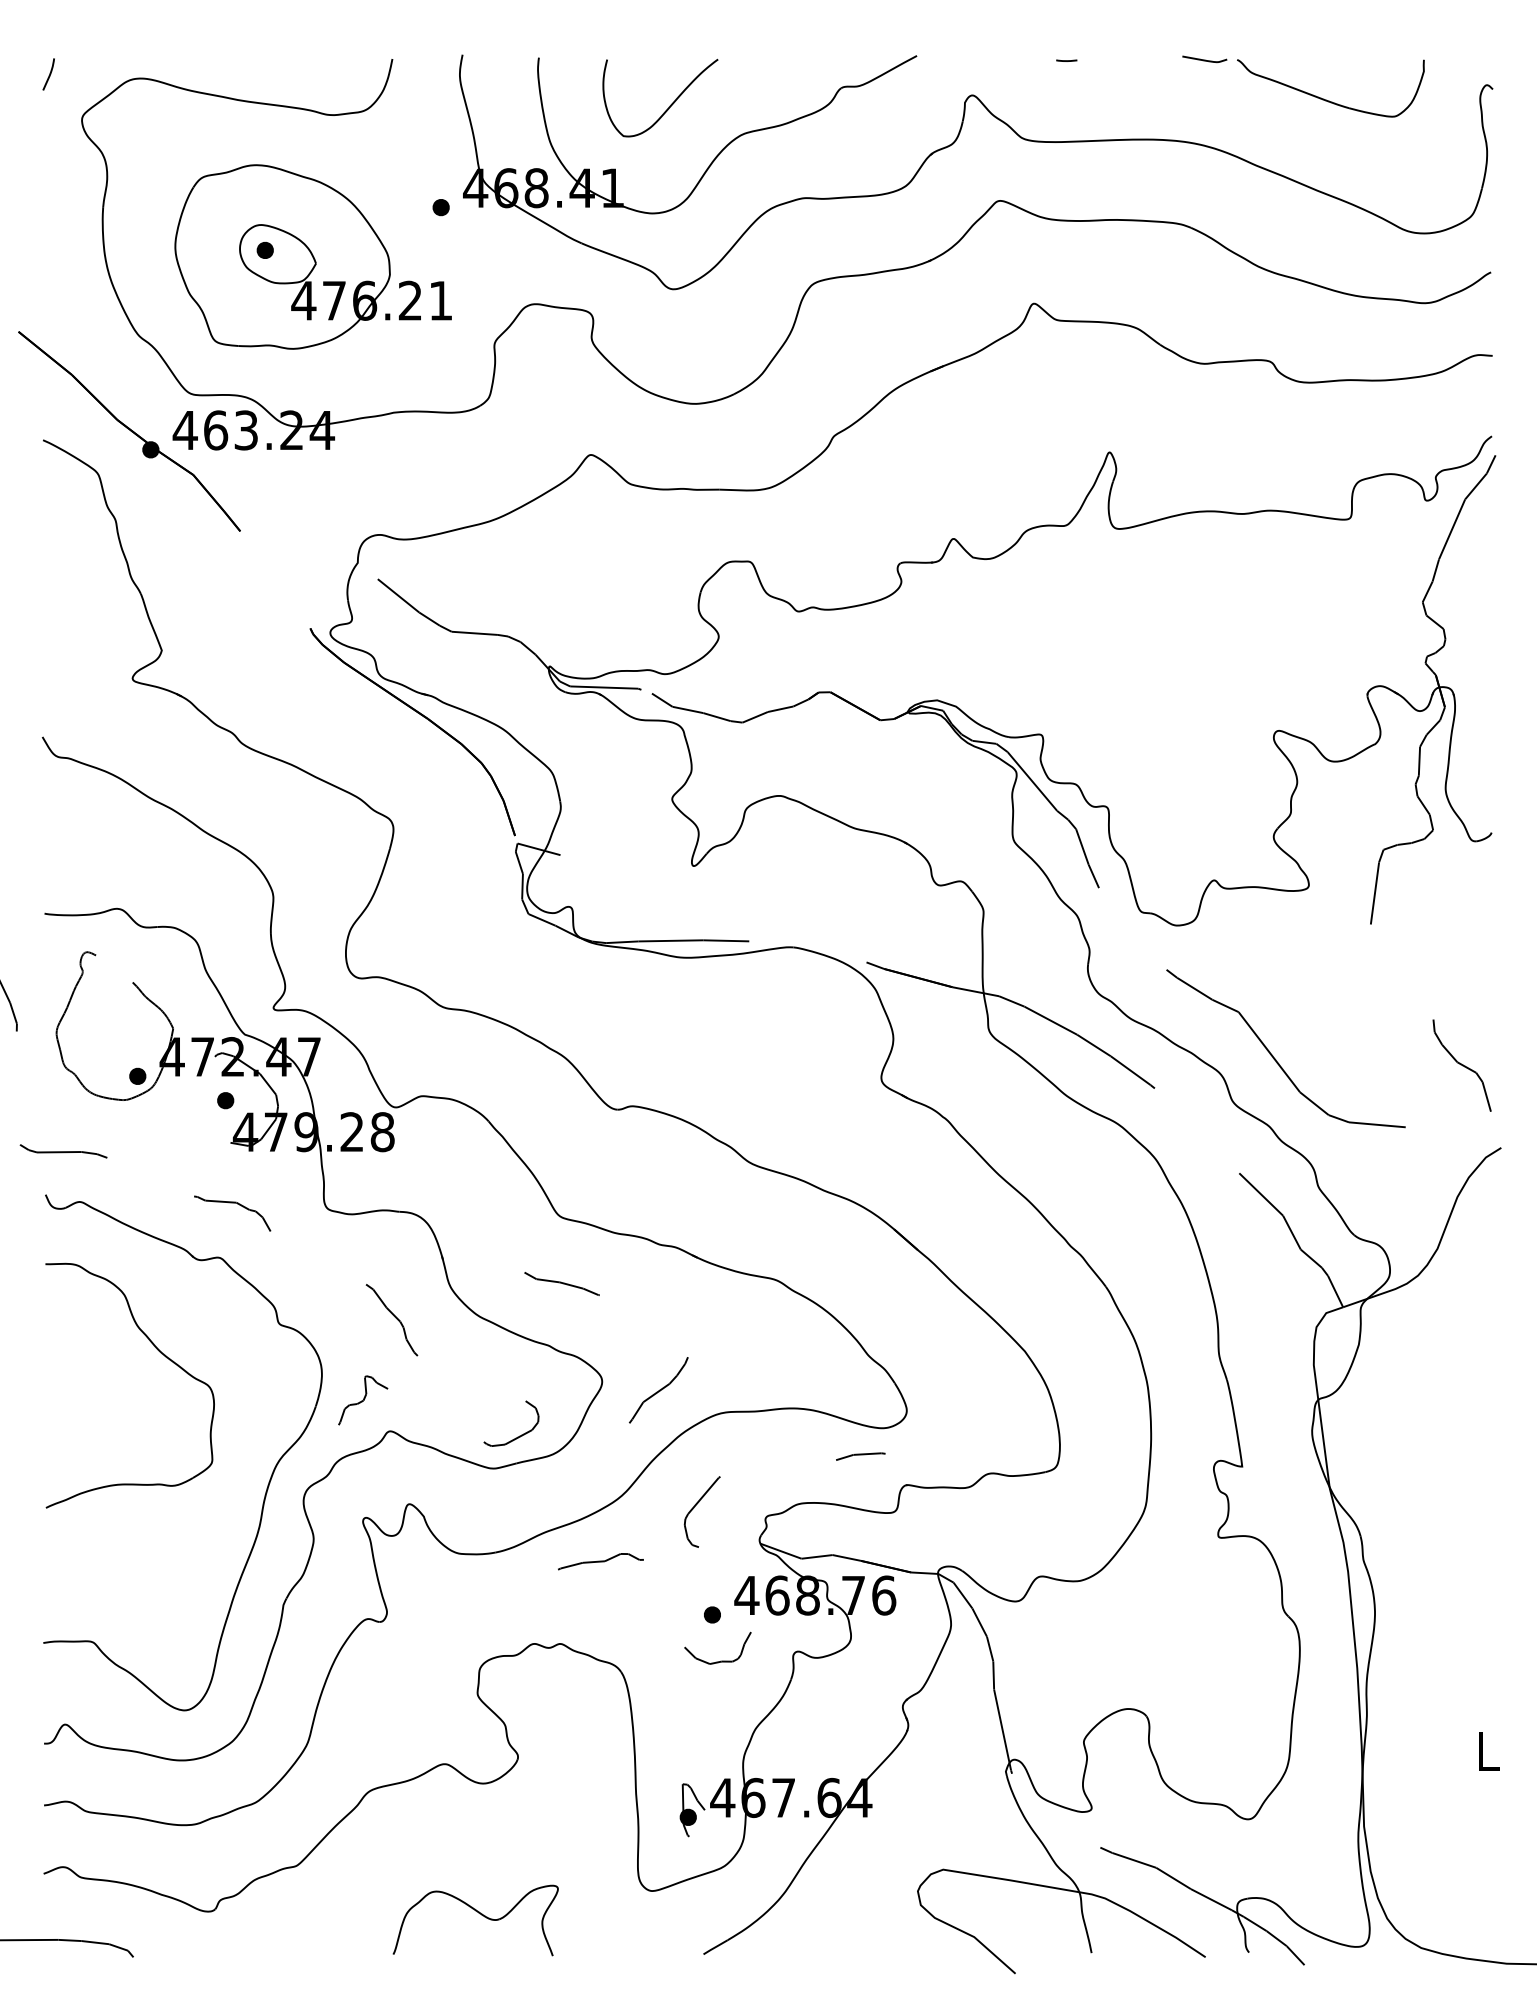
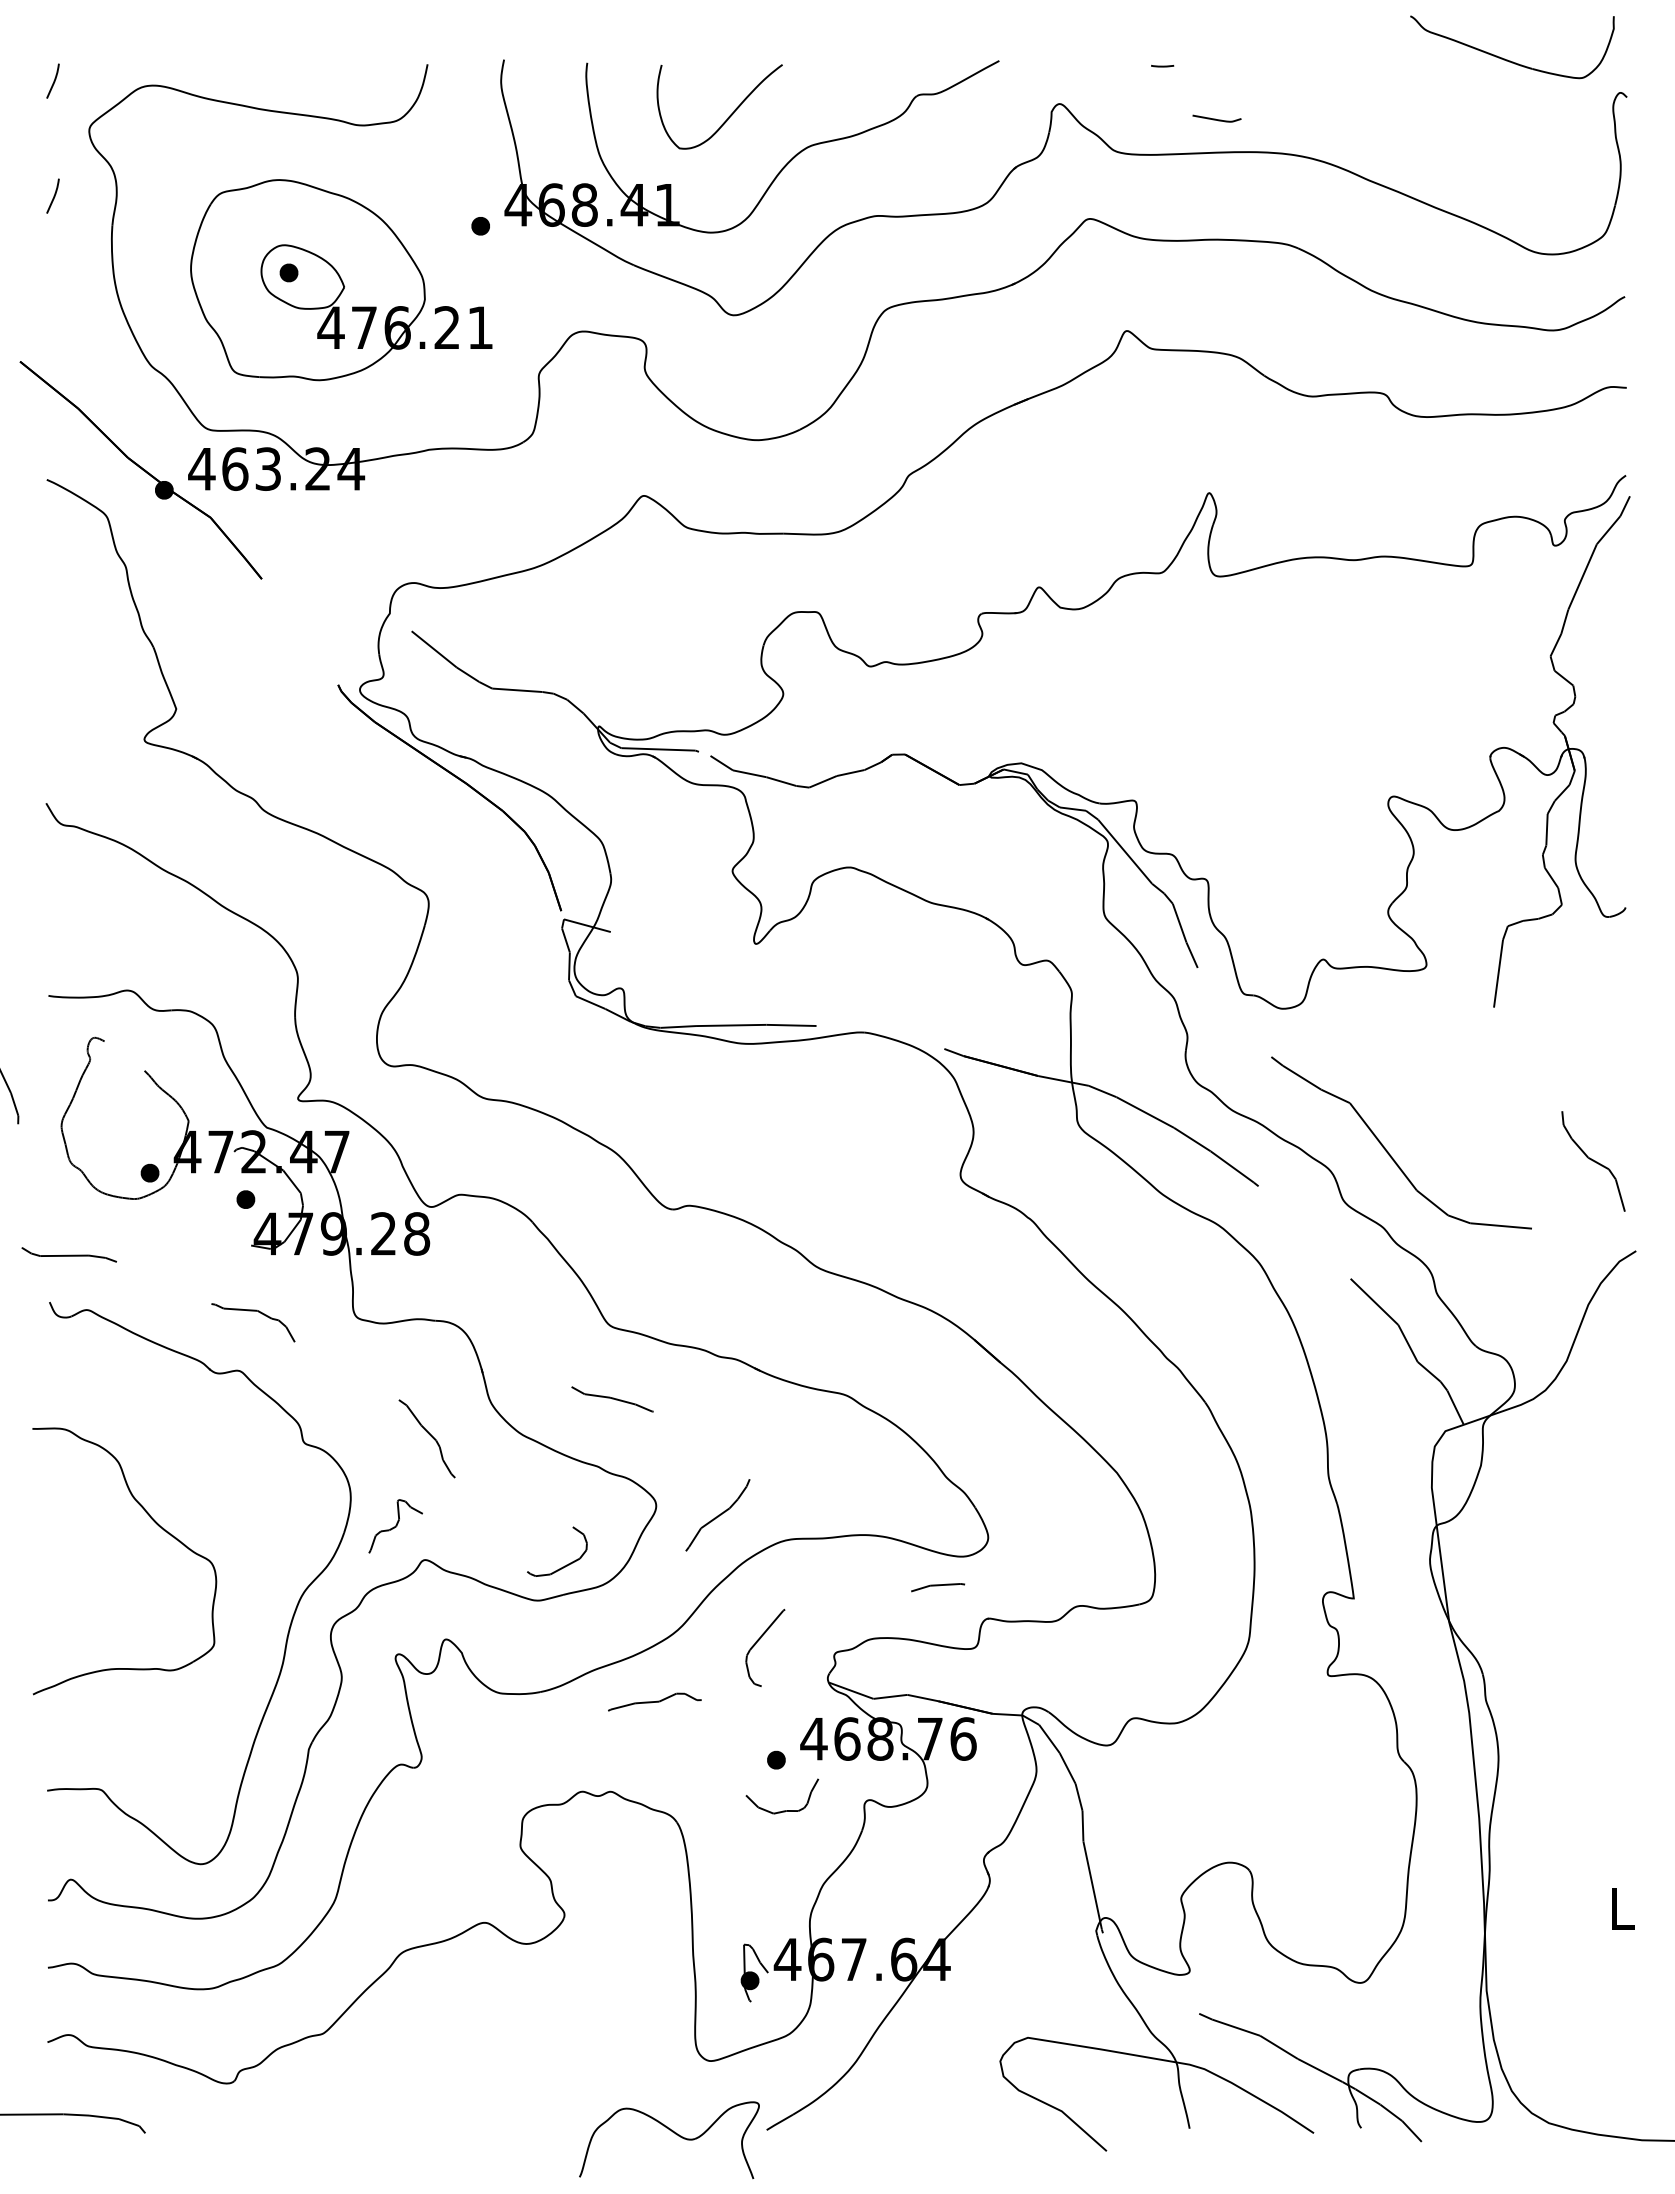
curve: (1203, 59) -> (1215, 118), moved
part: (1326, 99) -> (1507, 59), moved
curve: (49, 179) -> (53, 195), added
part: (161, 1353) -> (158, 1526), moved
part: (481, 1915) -> (675, 2134), moved

